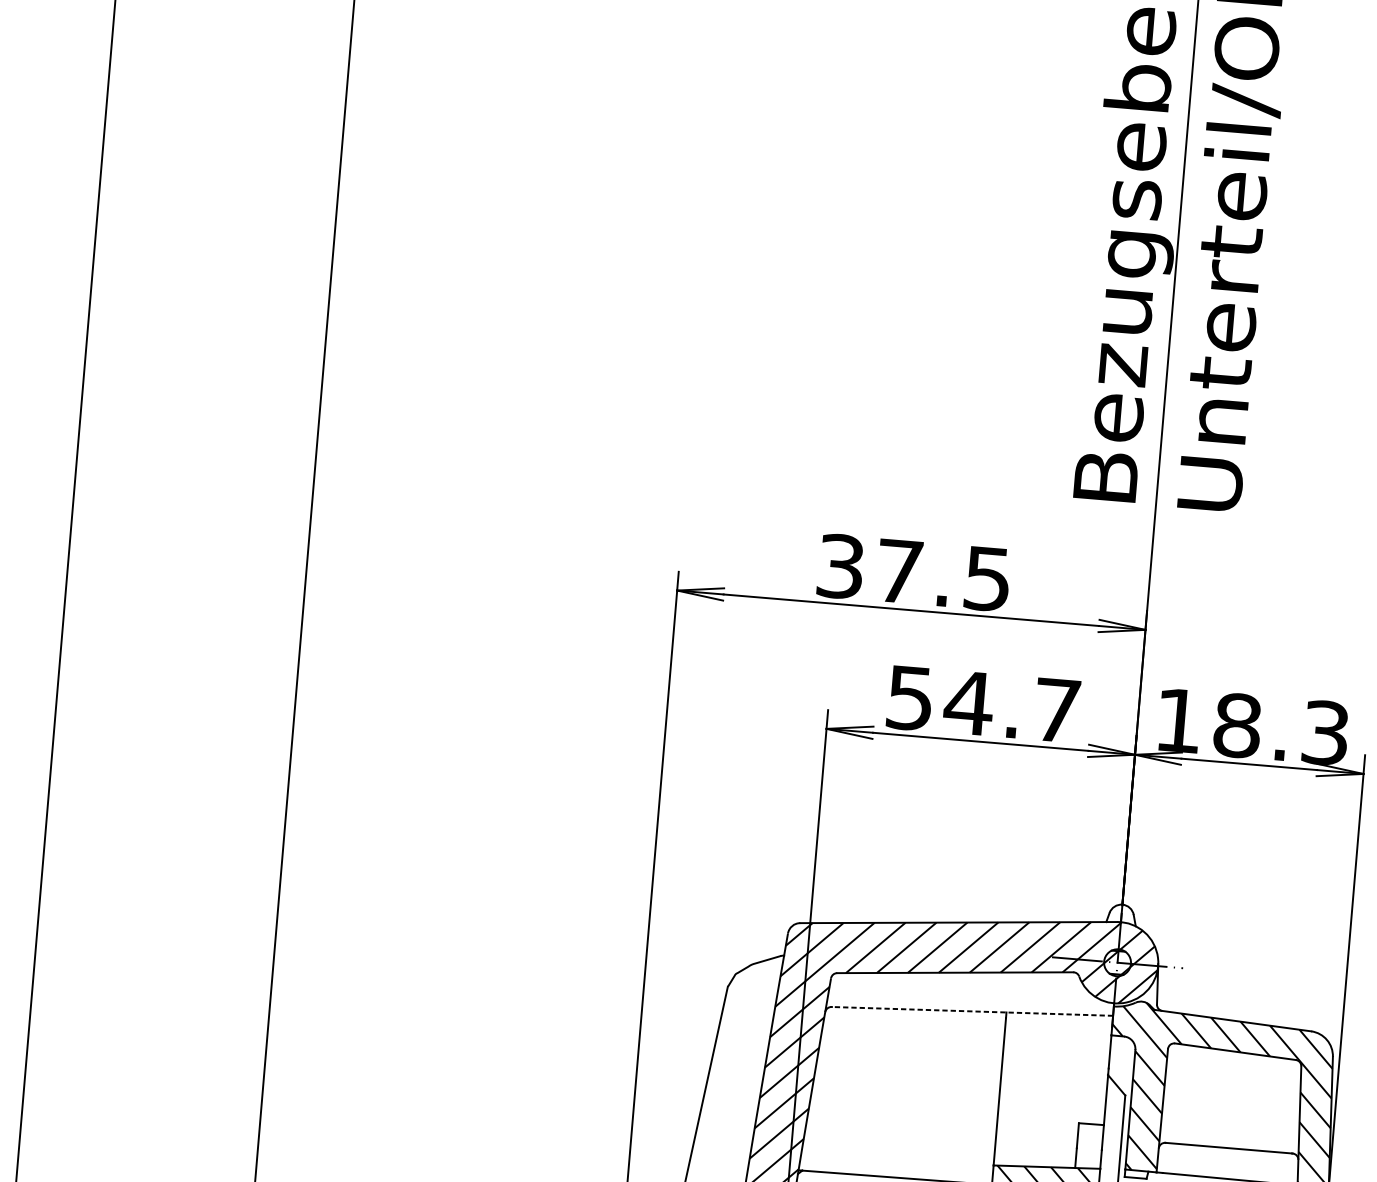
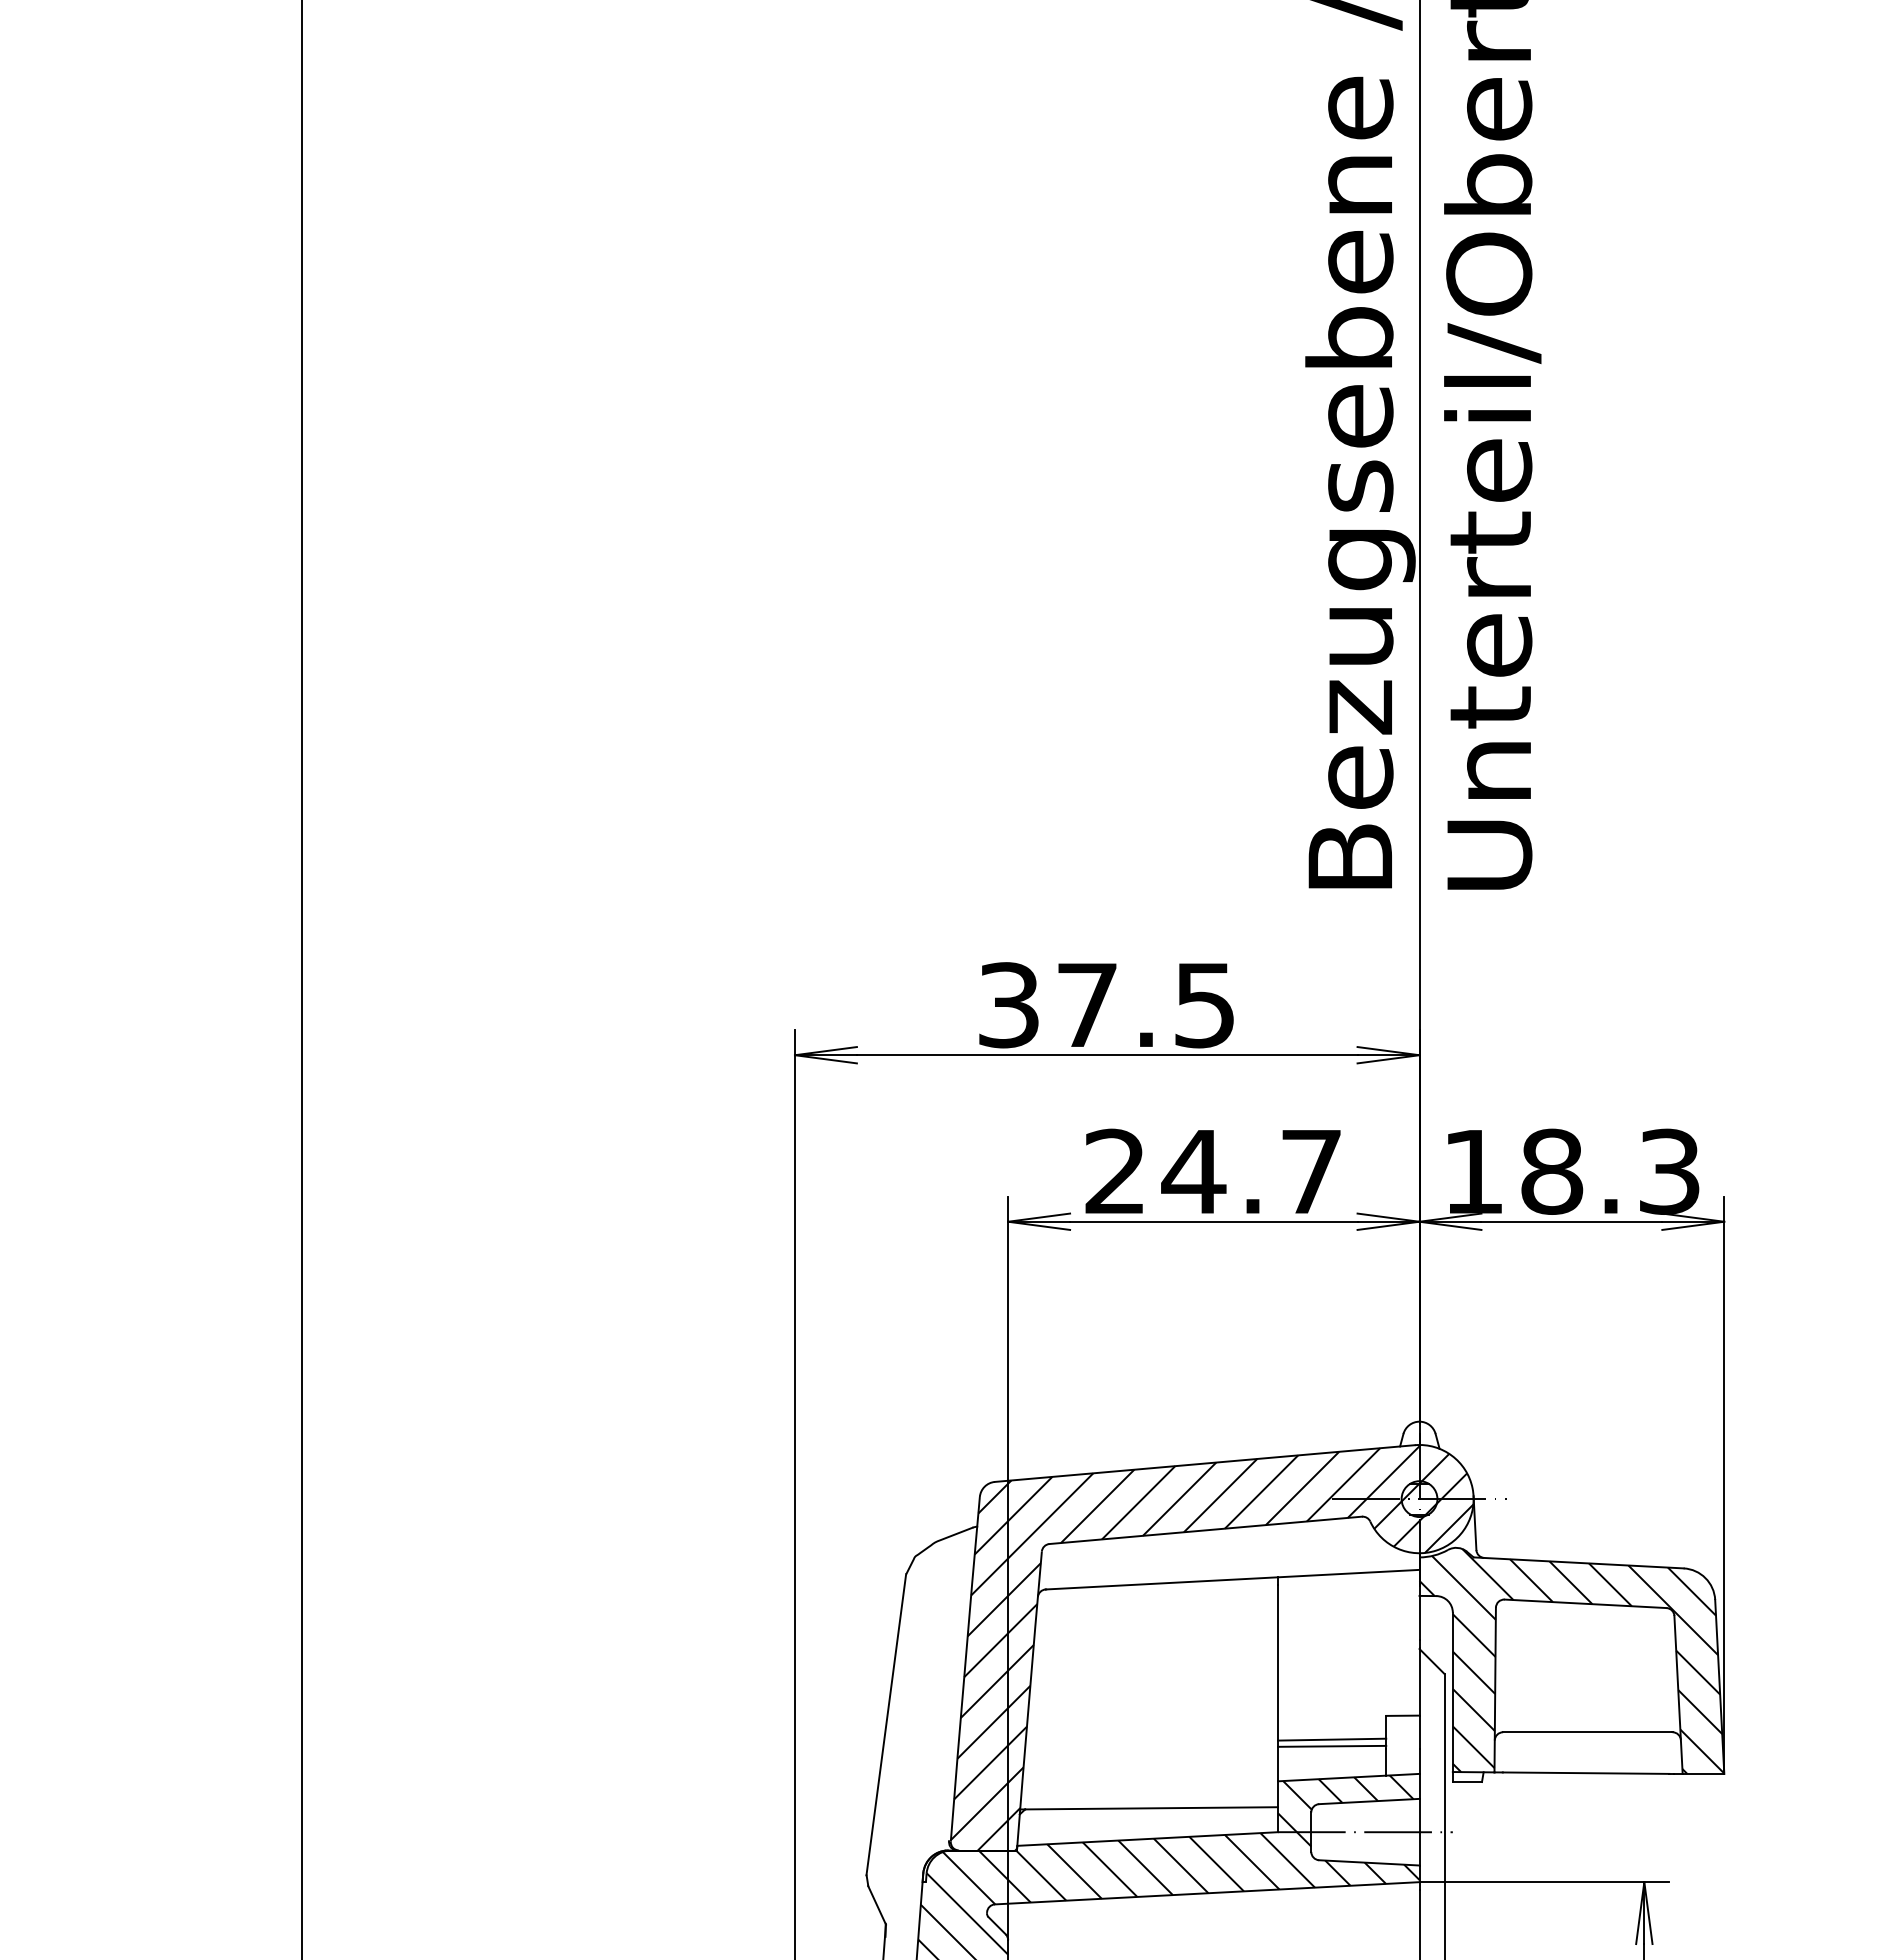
text: (909, 697) -> (1114, 1171), 54.7 -> 24.7
line: (972, 1011) -> (1232, 1579), dashed -> solid
line: (1036, 1137) -> (1331, 1739), added
line: (1036, 1141) -> (1331, 1745), added

